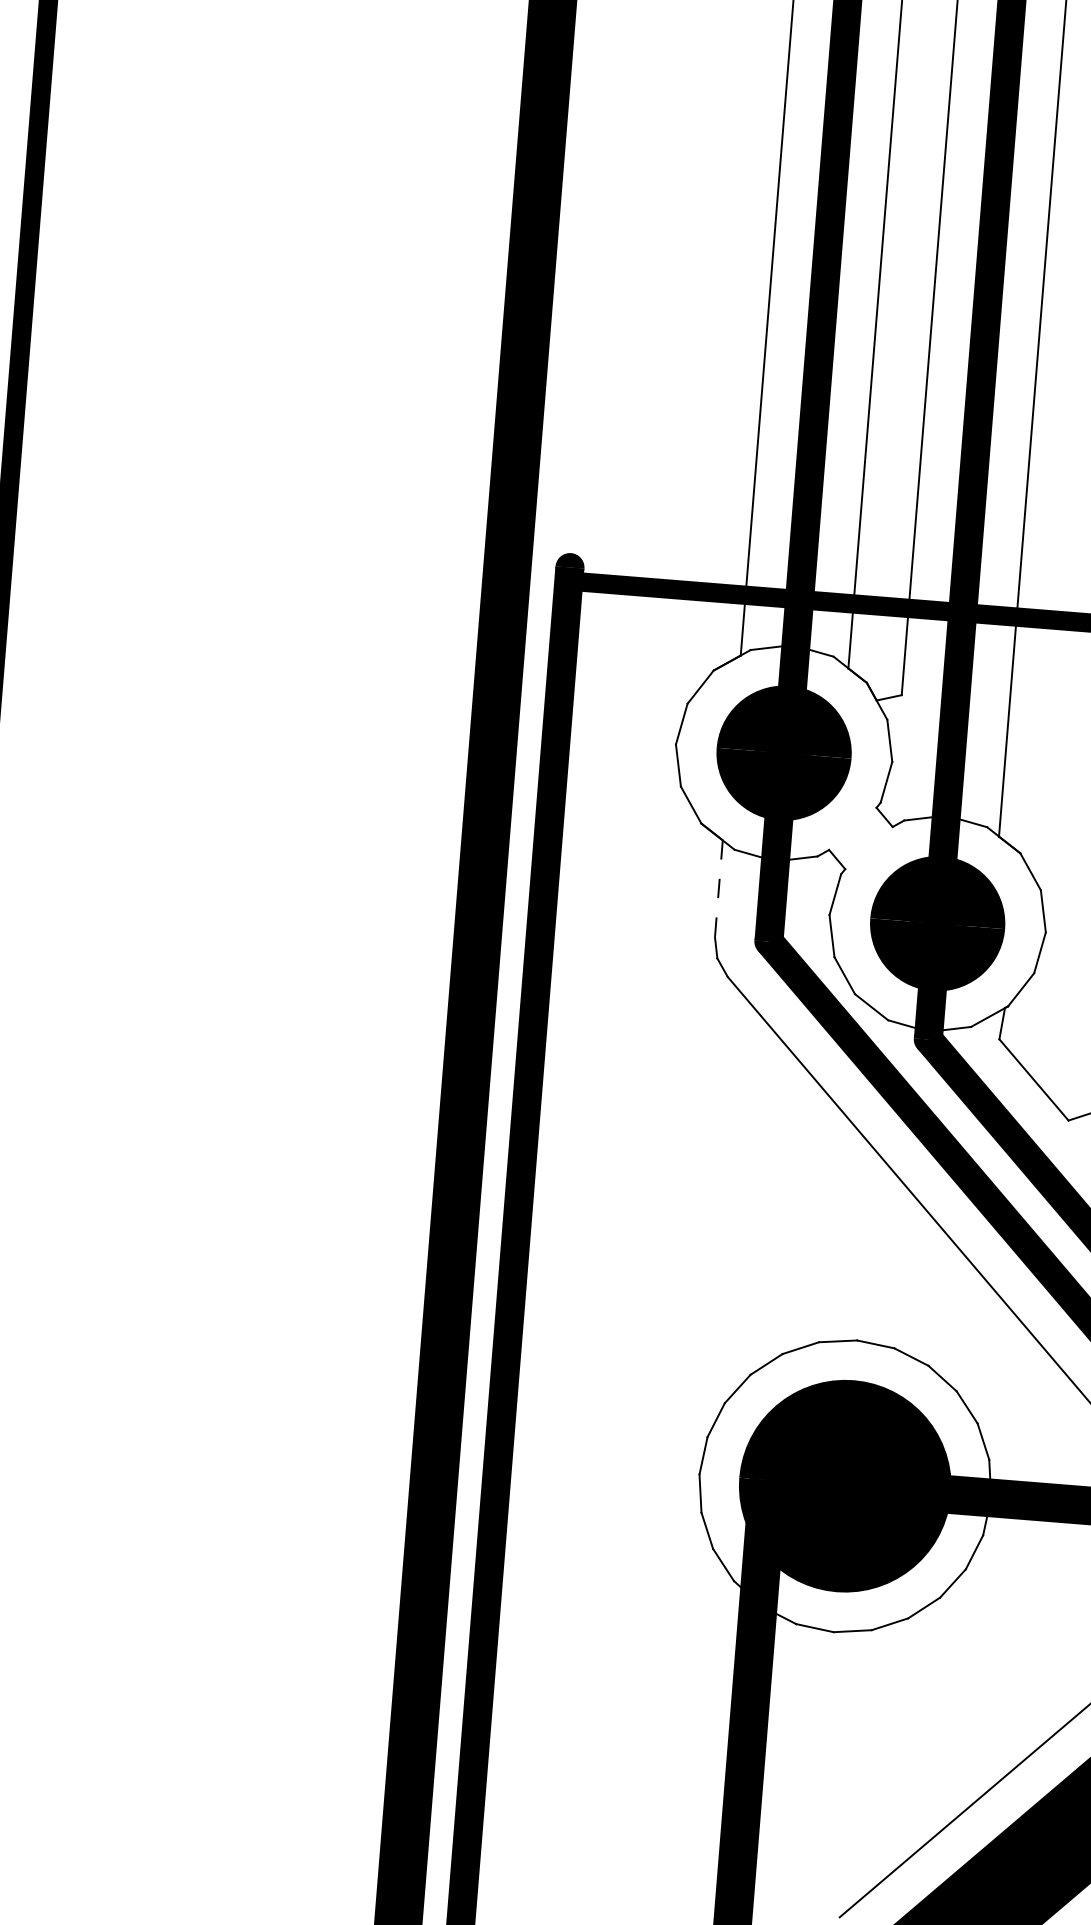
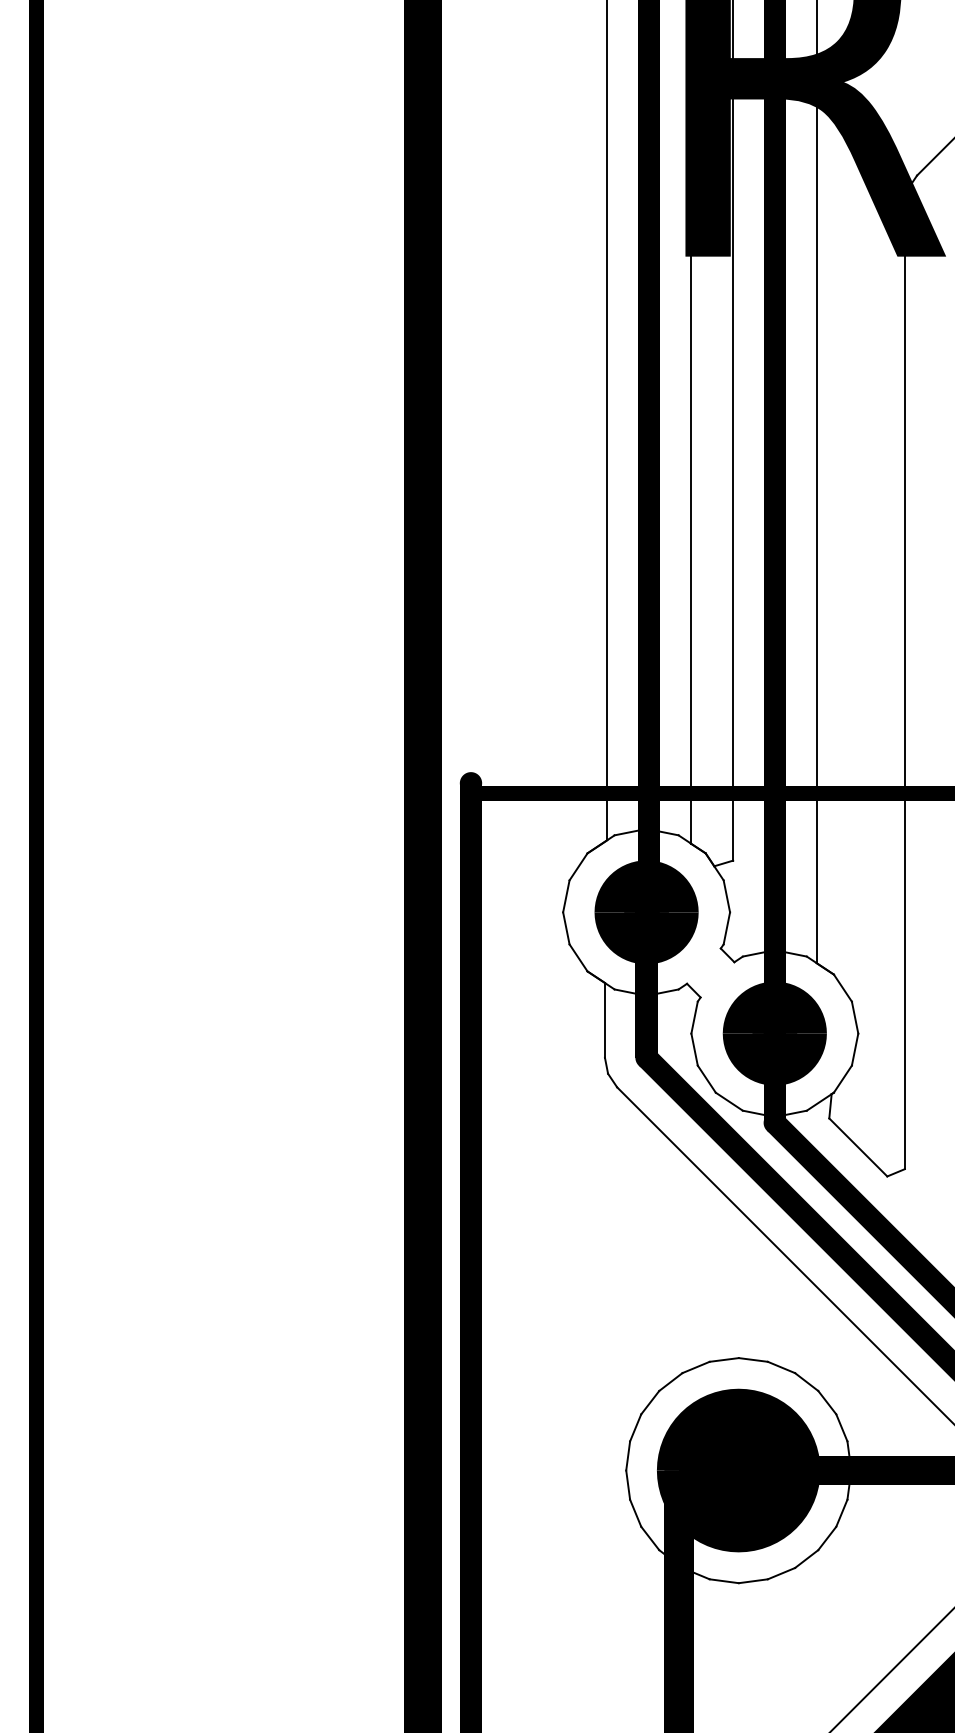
line: (718, 888) -> (604, 1020), dashed -> solid

